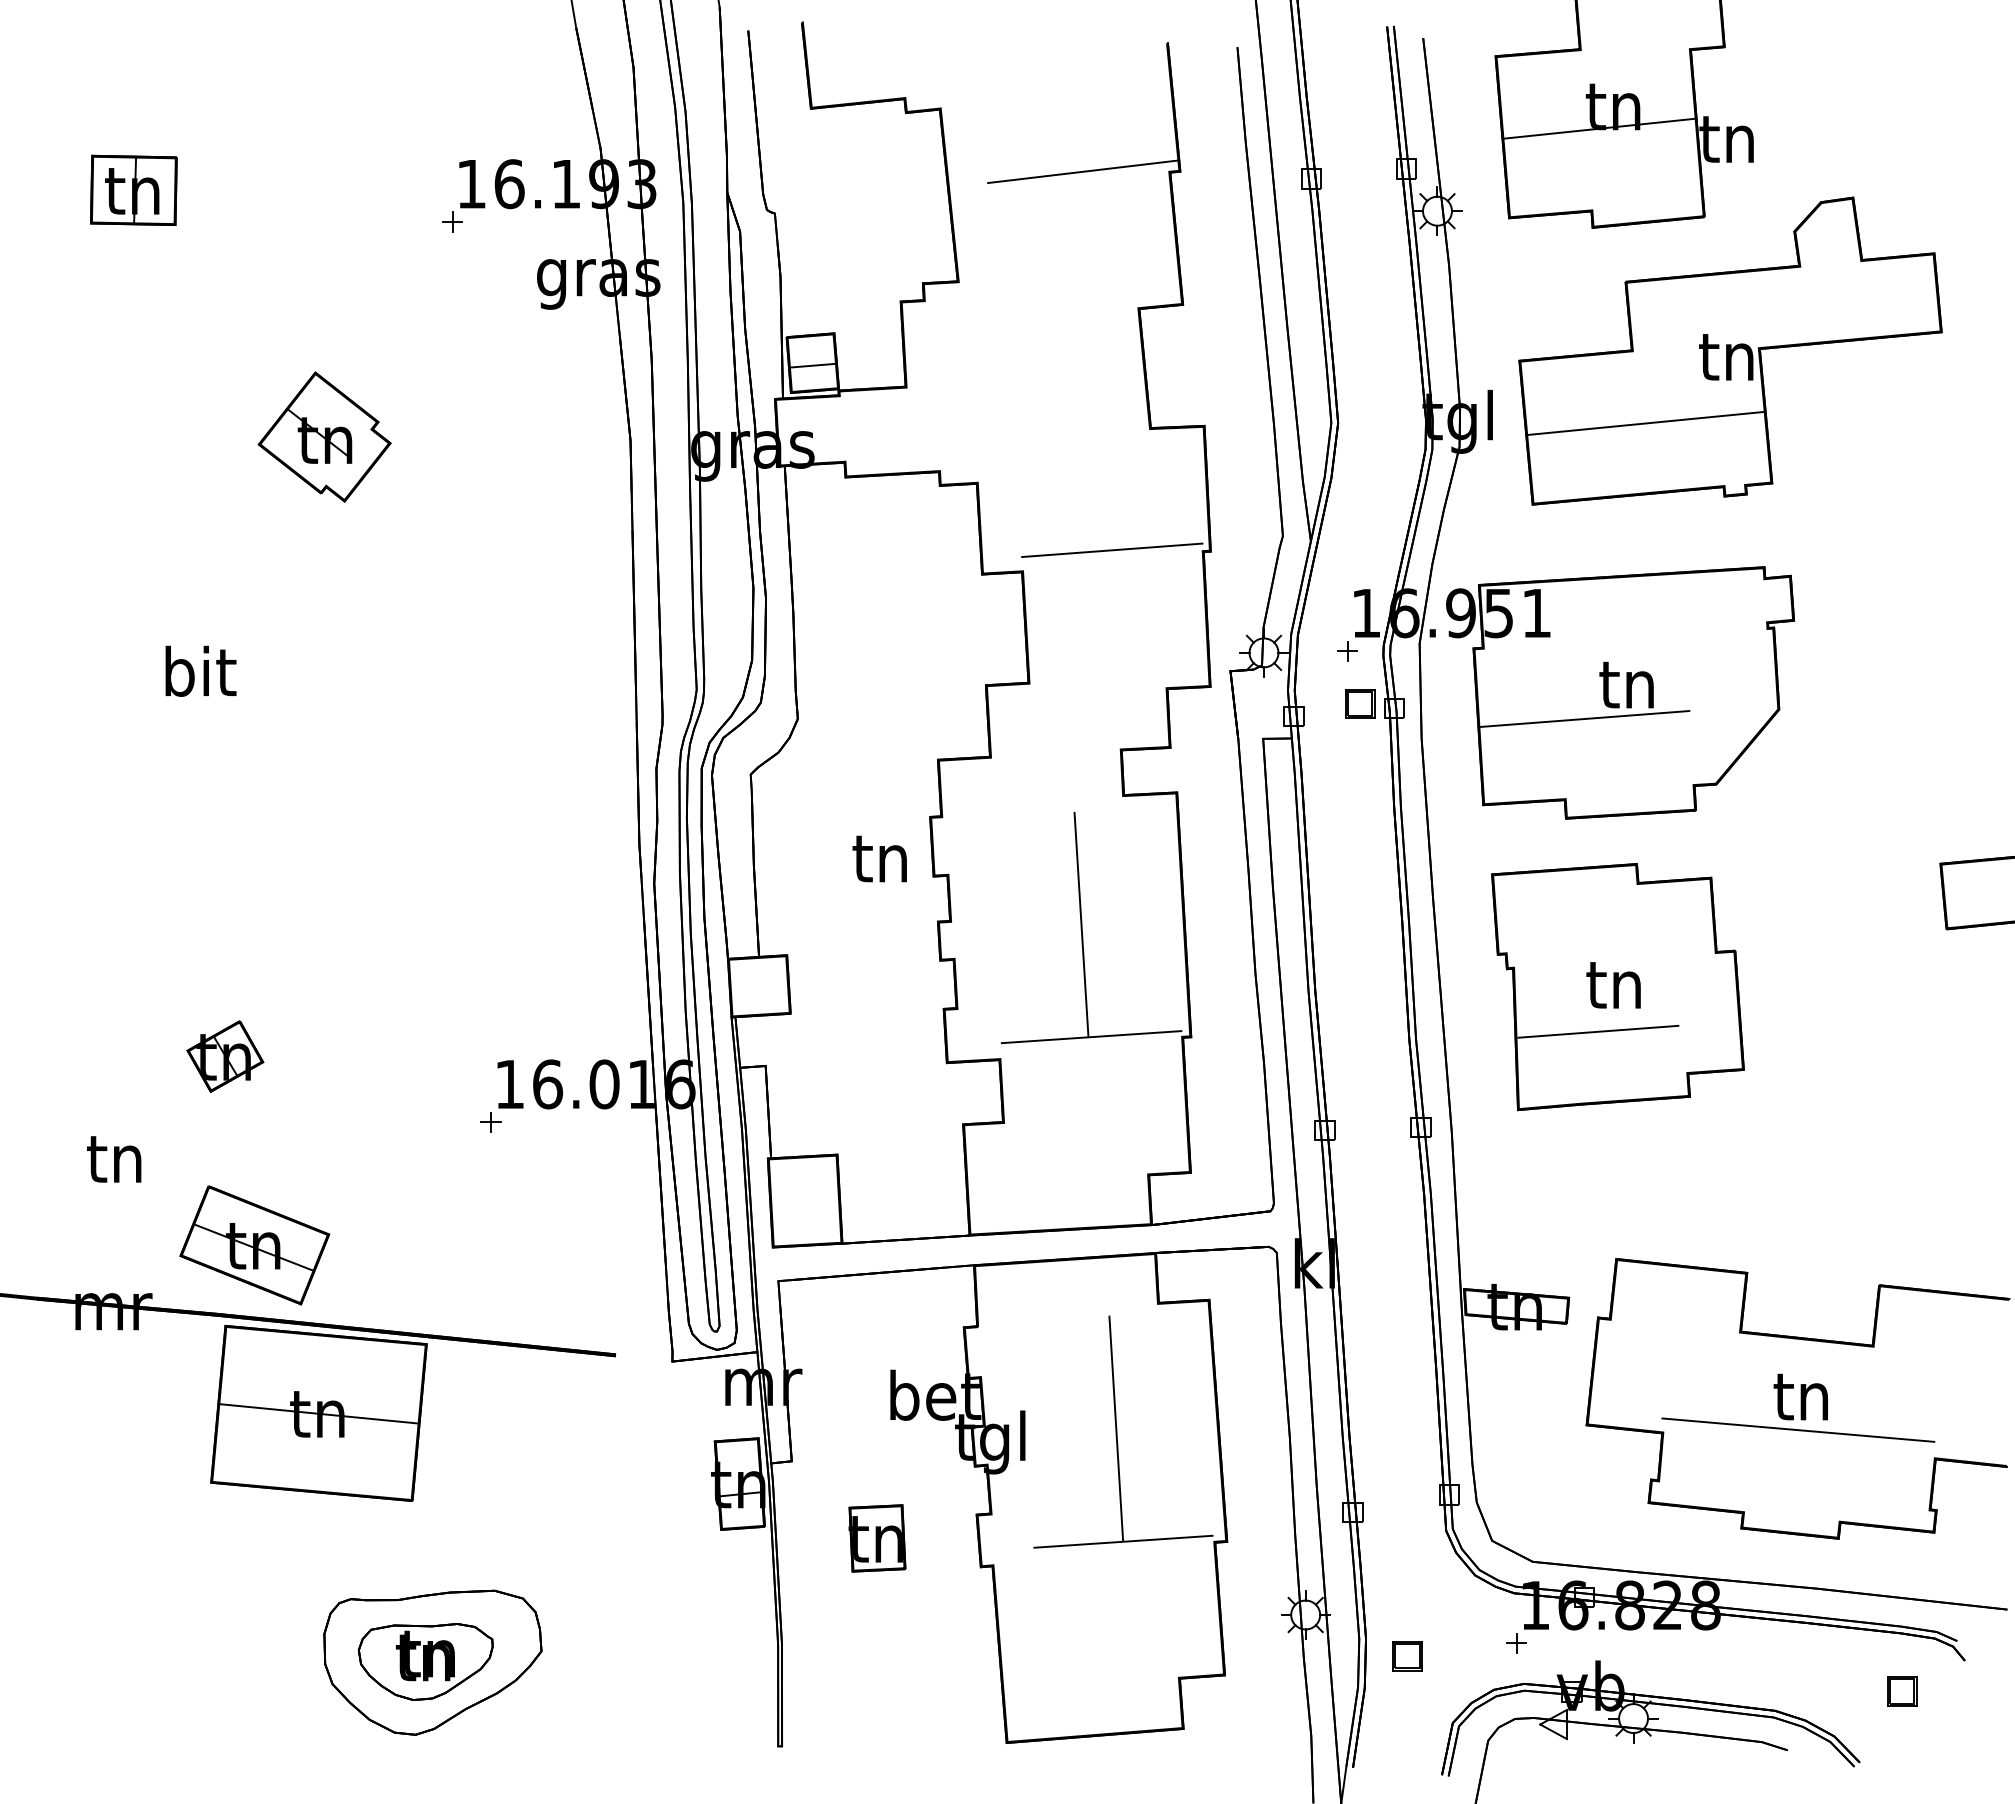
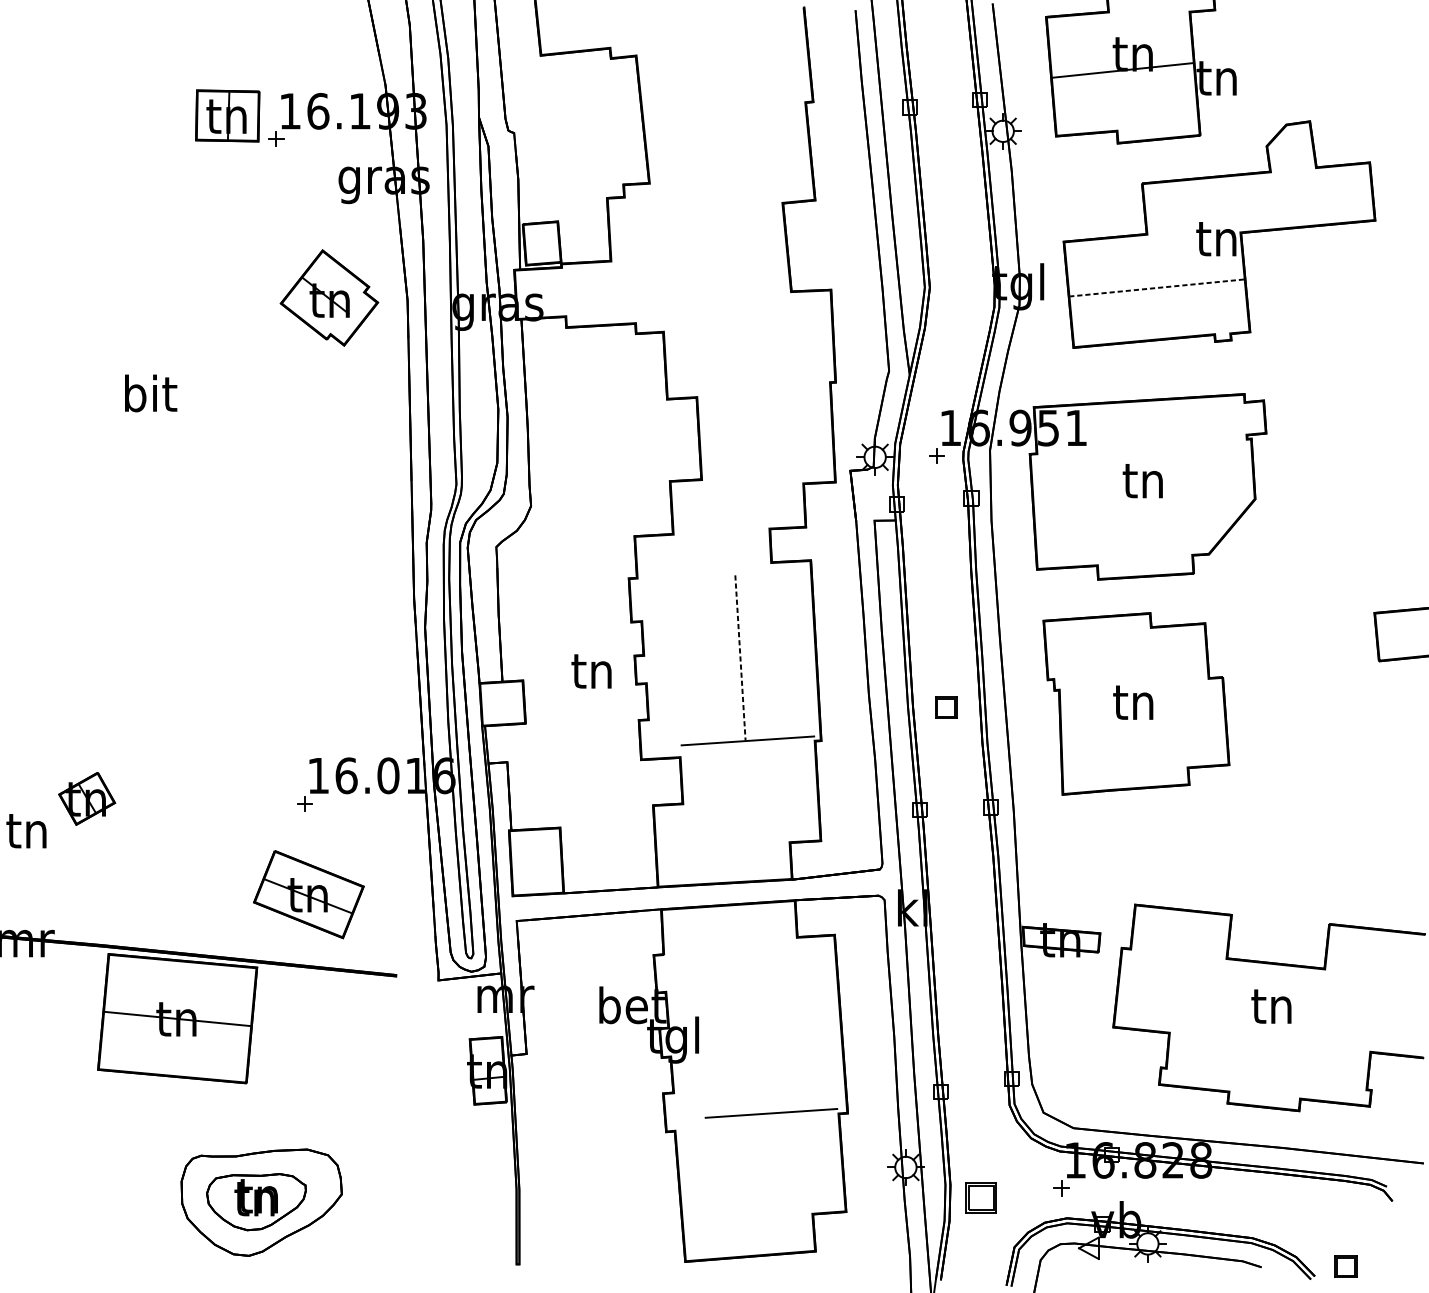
line: (1082, 171) -> (741, 102), removed
part: (133, 189) -> (227, 115), moved
line: (812, 365) -> (541, 245), removed
line: (1645, 423) -> (1156, 288), solid -> dashed
part: (324, 436) -> (329, 297), moved
line: (1112, 550) -> (763, 381), removed
text: (200, 670) -> (150, 392), moved
part: (1360, 703) -> (946, 707), moved
line: (1584, 718) -> (1111, 505), removed
text: (879, 858) -> (591, 671), moved
line: (1081, 924) -> (740, 657), solid -> dashed
line: (1598, 1031) -> (1122, 736), removed
part: (225, 1056) -> (87, 798), moved
part: (254, 1245) -> (308, 894), moved
line: (1116, 1428) -> (766, 1029), removed
line: (1798, 1429) -> (1269, 1030), removed
part: (877, 1538) -> (589, 1110), removed
part: (1407, 1656) -> (981, 1198), size x1.4
part: (1902, 1691) -> (1346, 1266), moved

